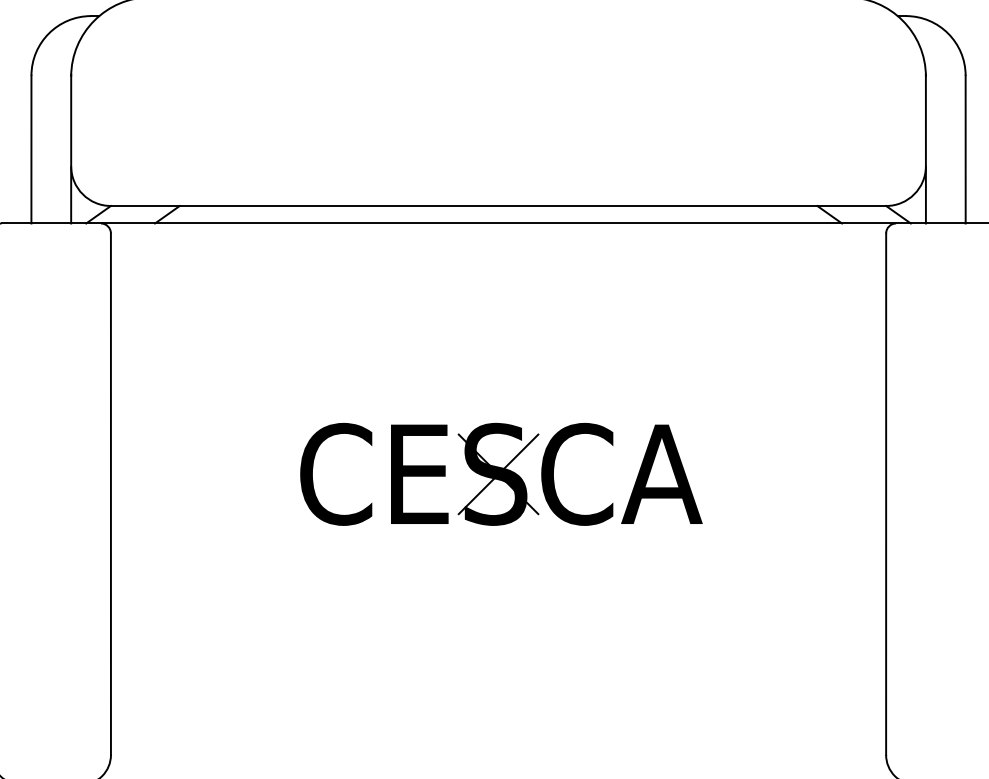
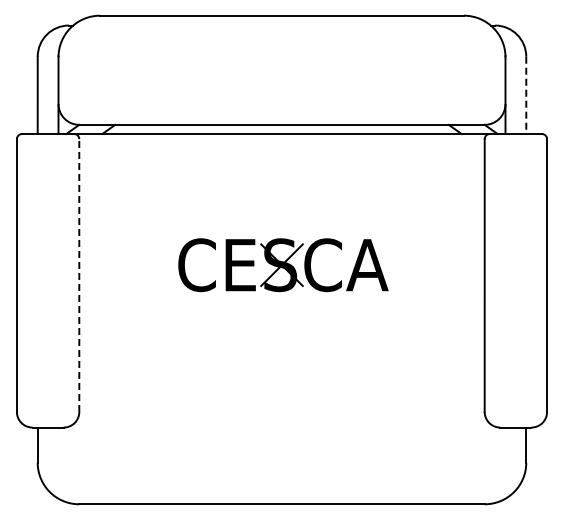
line: (966, 149) -> (526, 95), solid -> dashed
line: (111, 494) -> (79, 275), solid -> dashed

